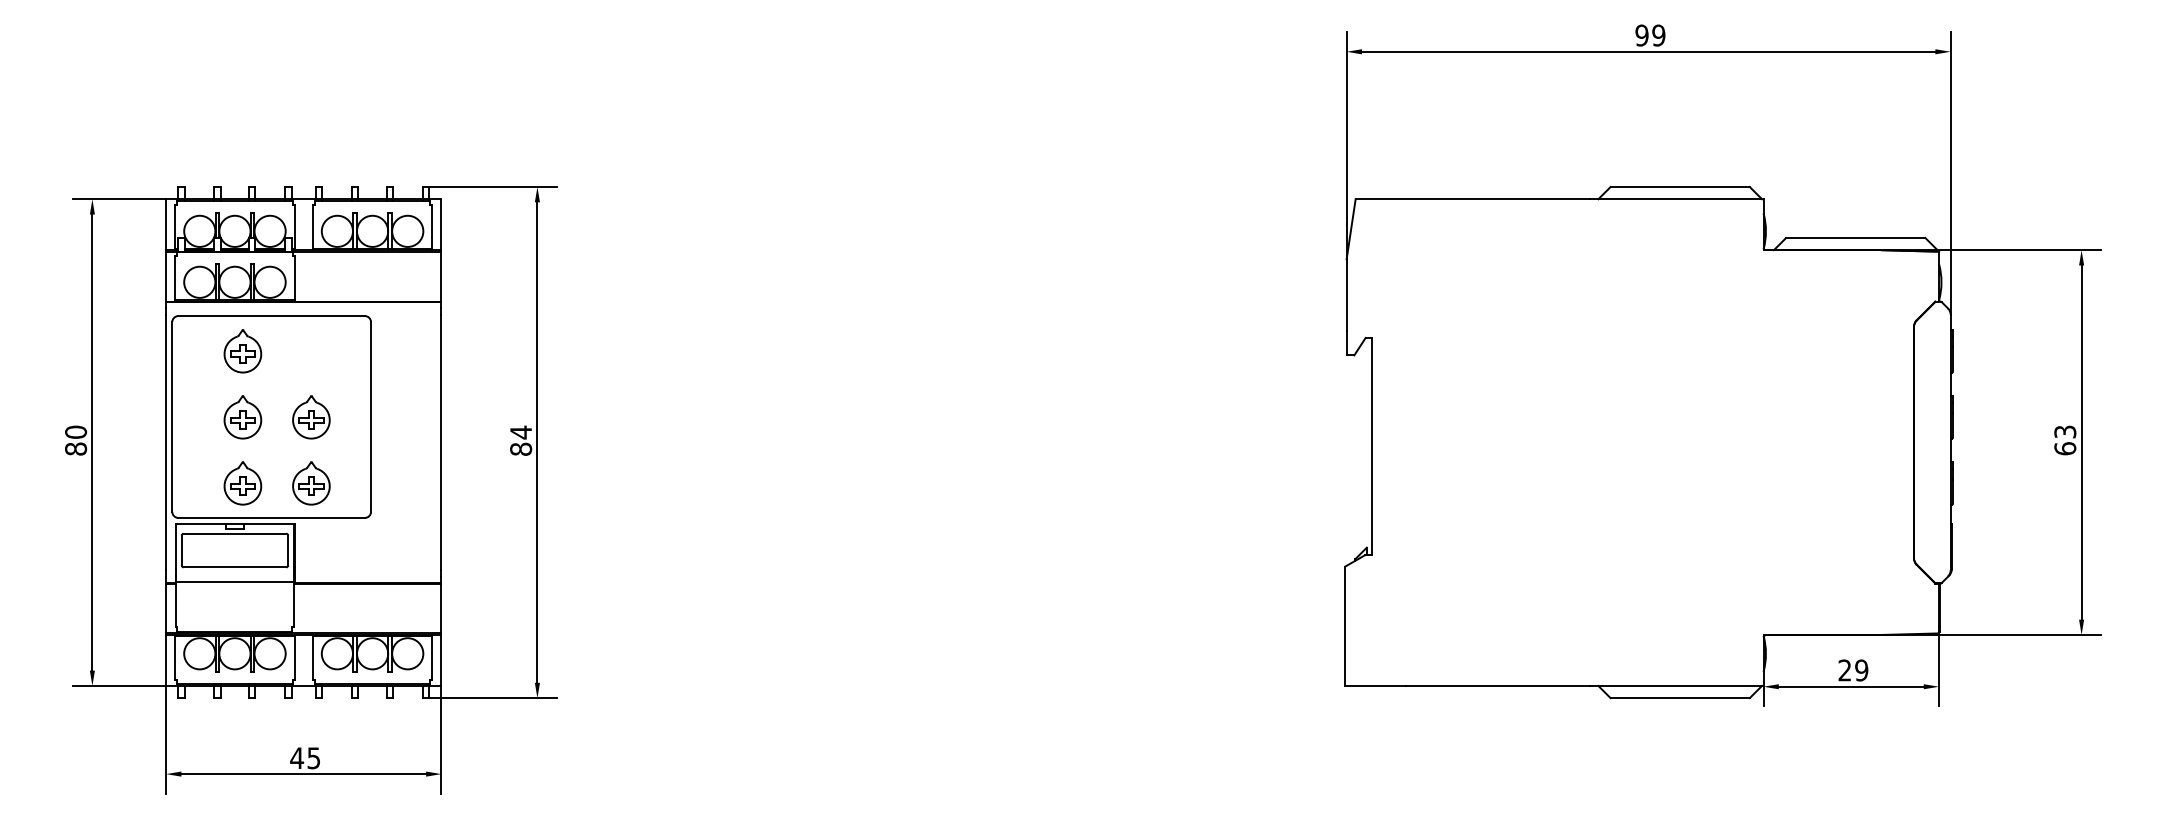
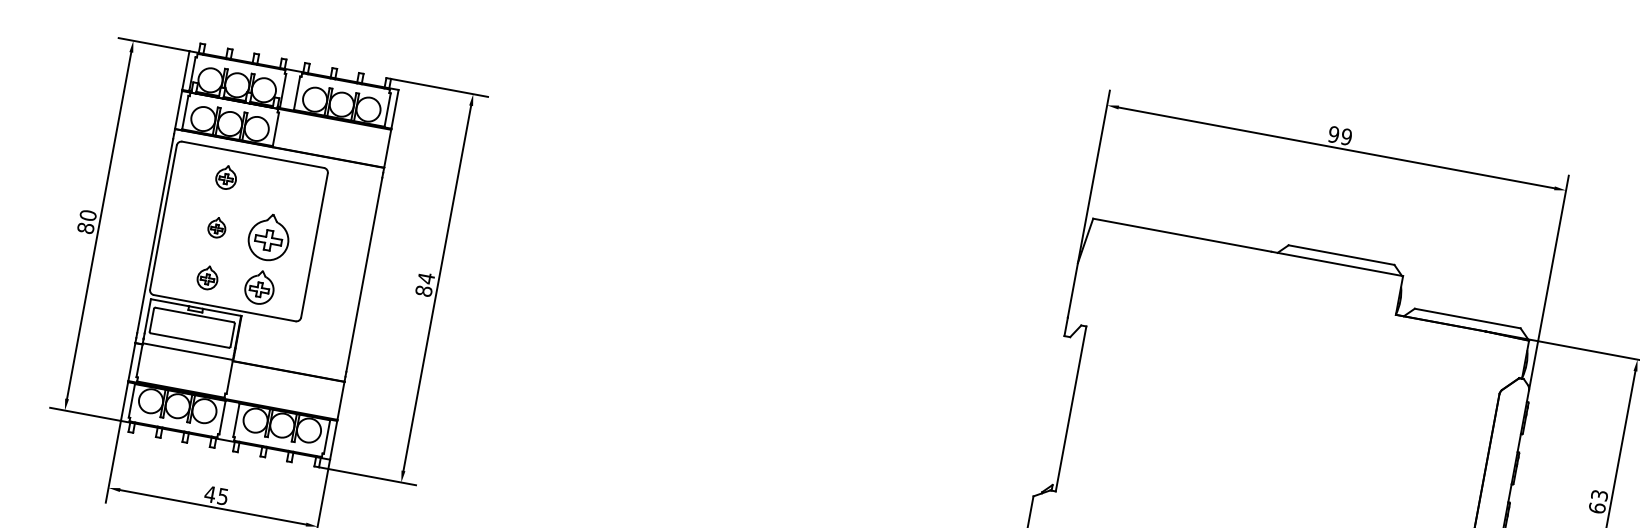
part: (242, 351) -> (226, 177), size x0.7
part: (242, 417) -> (216, 227), size x0.6
part: (311, 417) -> (269, 237), size x1.4
part: (242, 483) -> (207, 277), size x0.7

